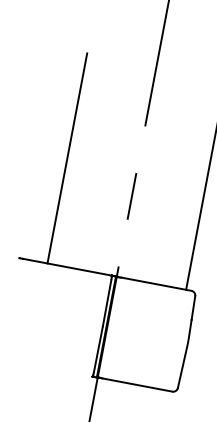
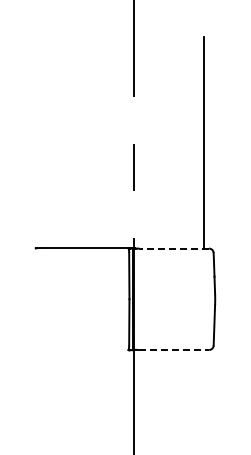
line: (67, 158) -> (64, 142), removed
line: (156, 284) -> (173, 248), solid -> dashed
line: (138, 385) -> (174, 350), solid -> dashed

